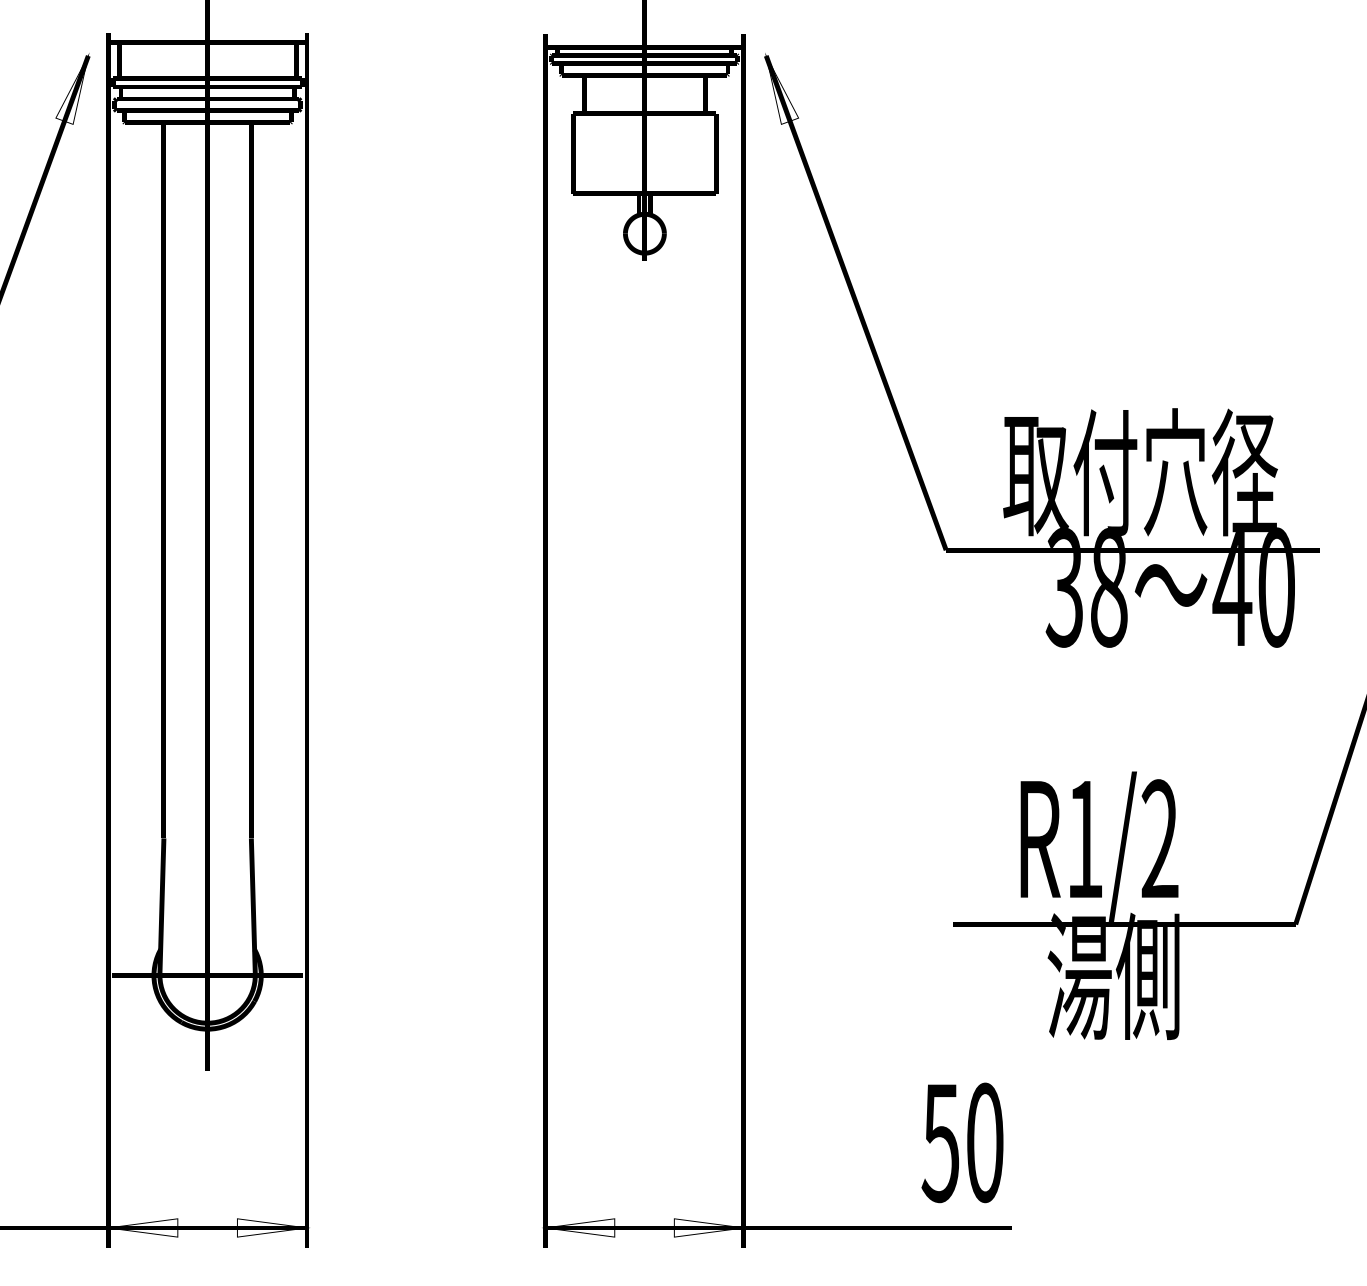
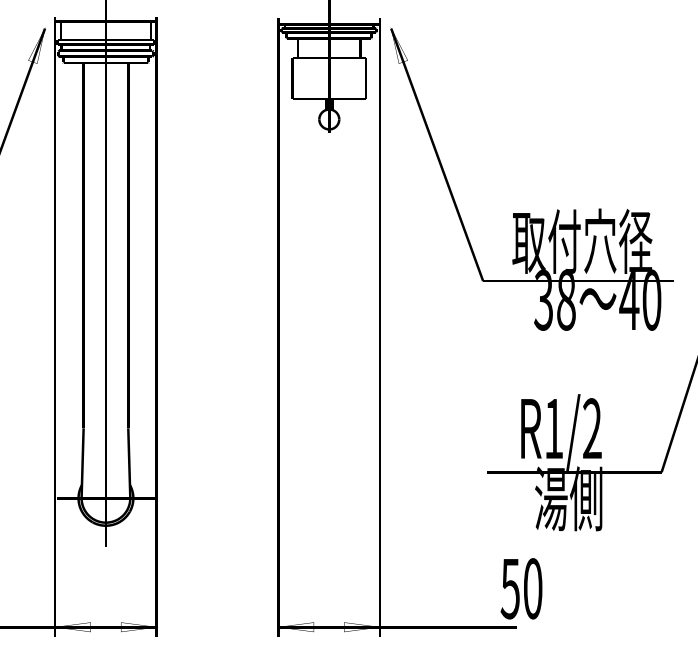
text: (962, 1142) -> (521, 588), moved

